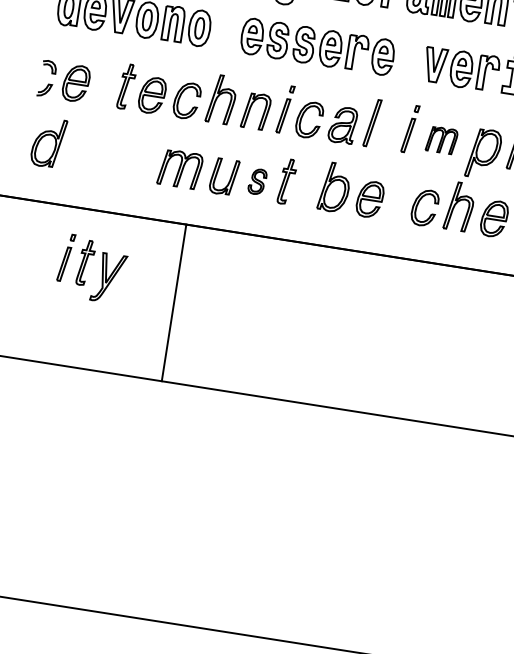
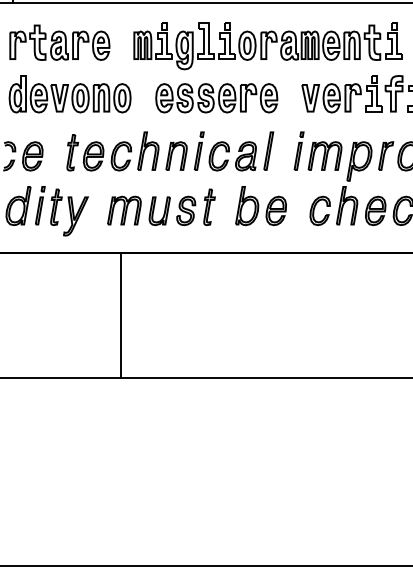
part: (441, 139) -> (324, 155), size x1.43
part: (257, 181) -> (186, 210), size x1.43
part: (91, 269) -> (61, 211), moved
line: (173, 302) -> (120, 315), moved

